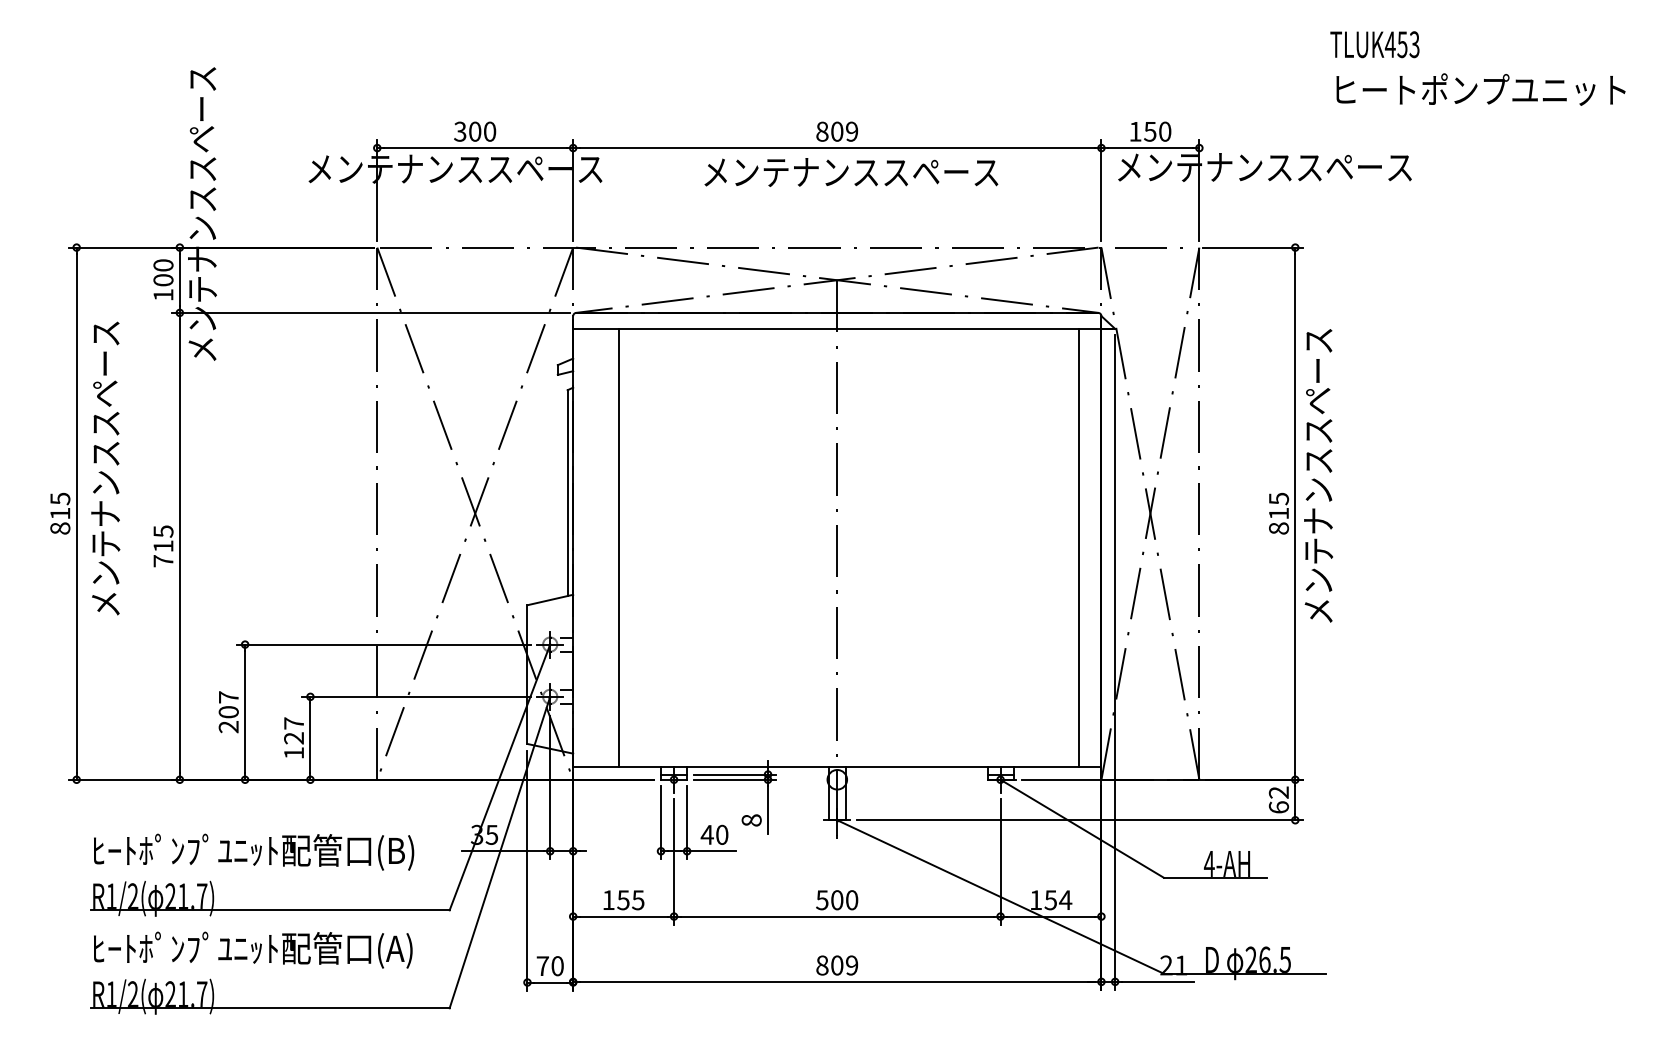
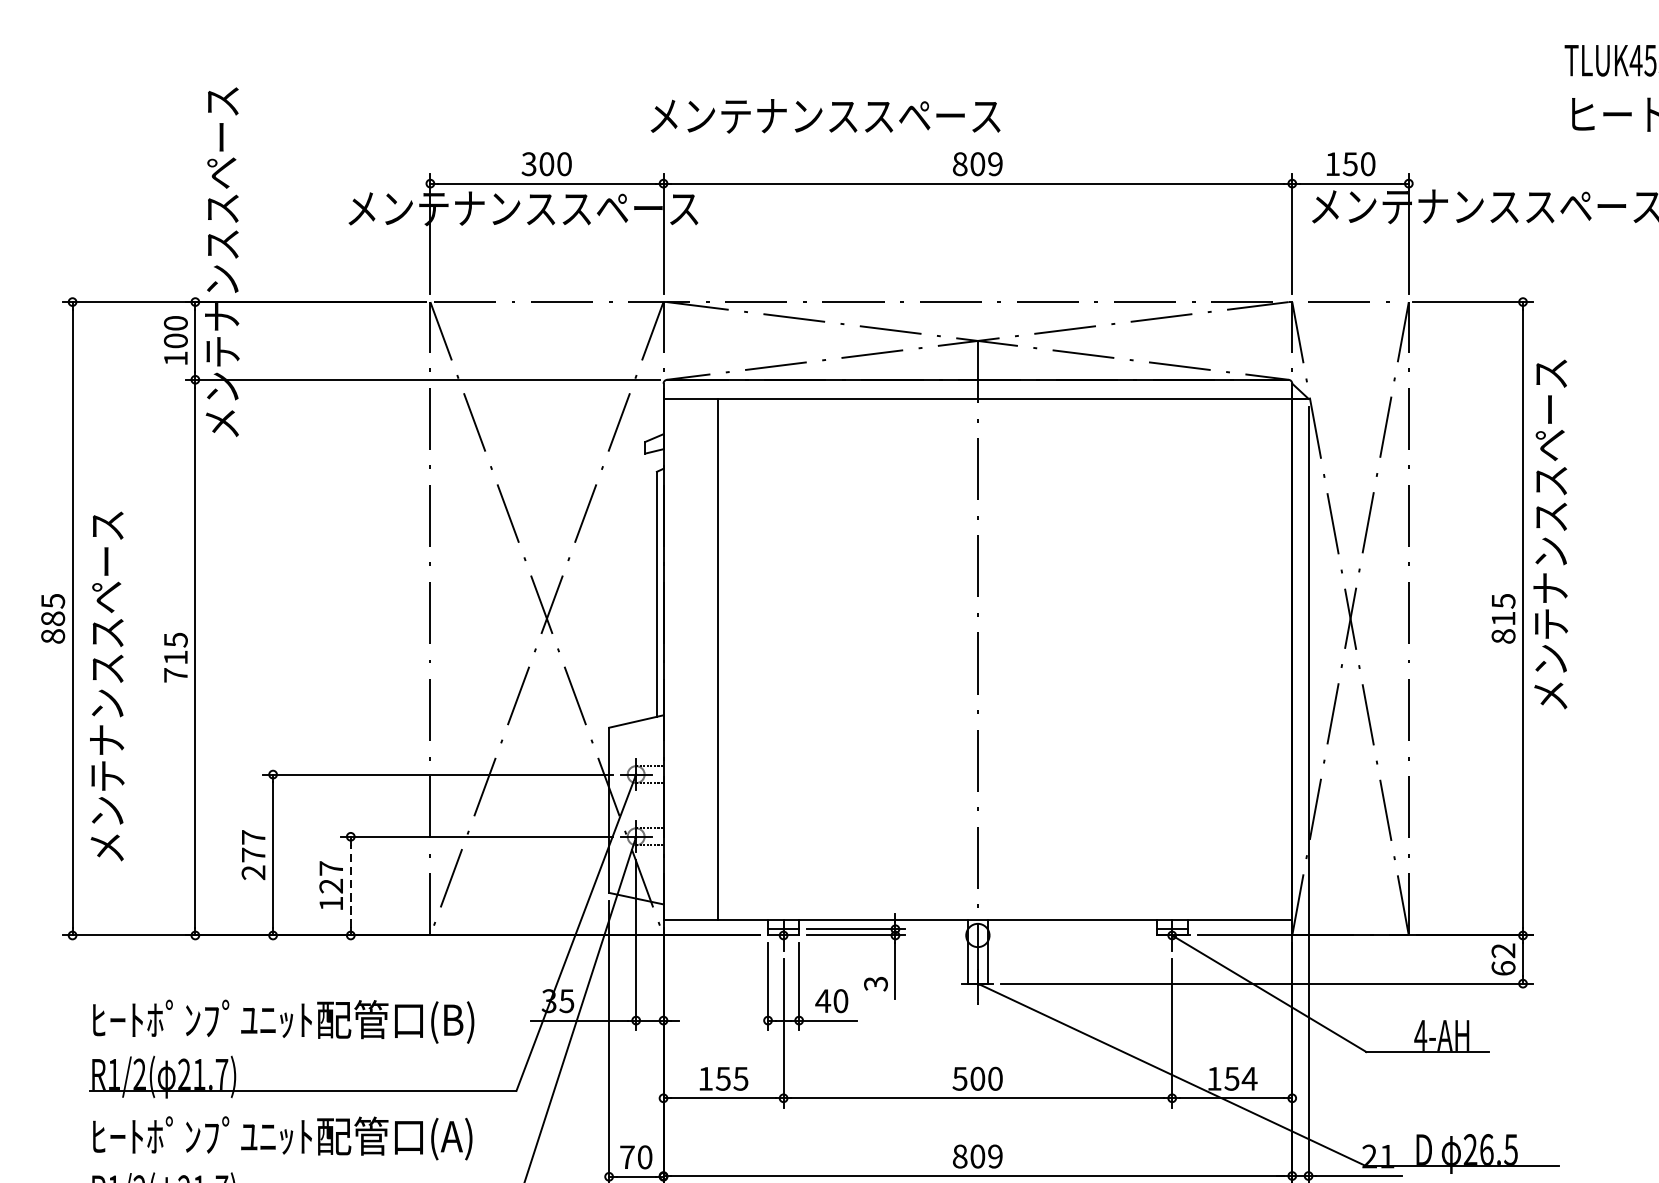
text: (851, 172) -> (825, 116), moved
text: (105, 468) -> (106, 686), moved
text: (1318, 475) -> (1550, 534), moved
text: (60, 513) -> (53, 618), 815 -> 885
line: (1078, 547) -> (1264, 659), removed
text: (228, 712) -> (253, 855), 207 -> 277
line: (310, 738) -> (350, 886), solid -> dashed
text: (751, 820) -> (875, 983), 8 -> 3

